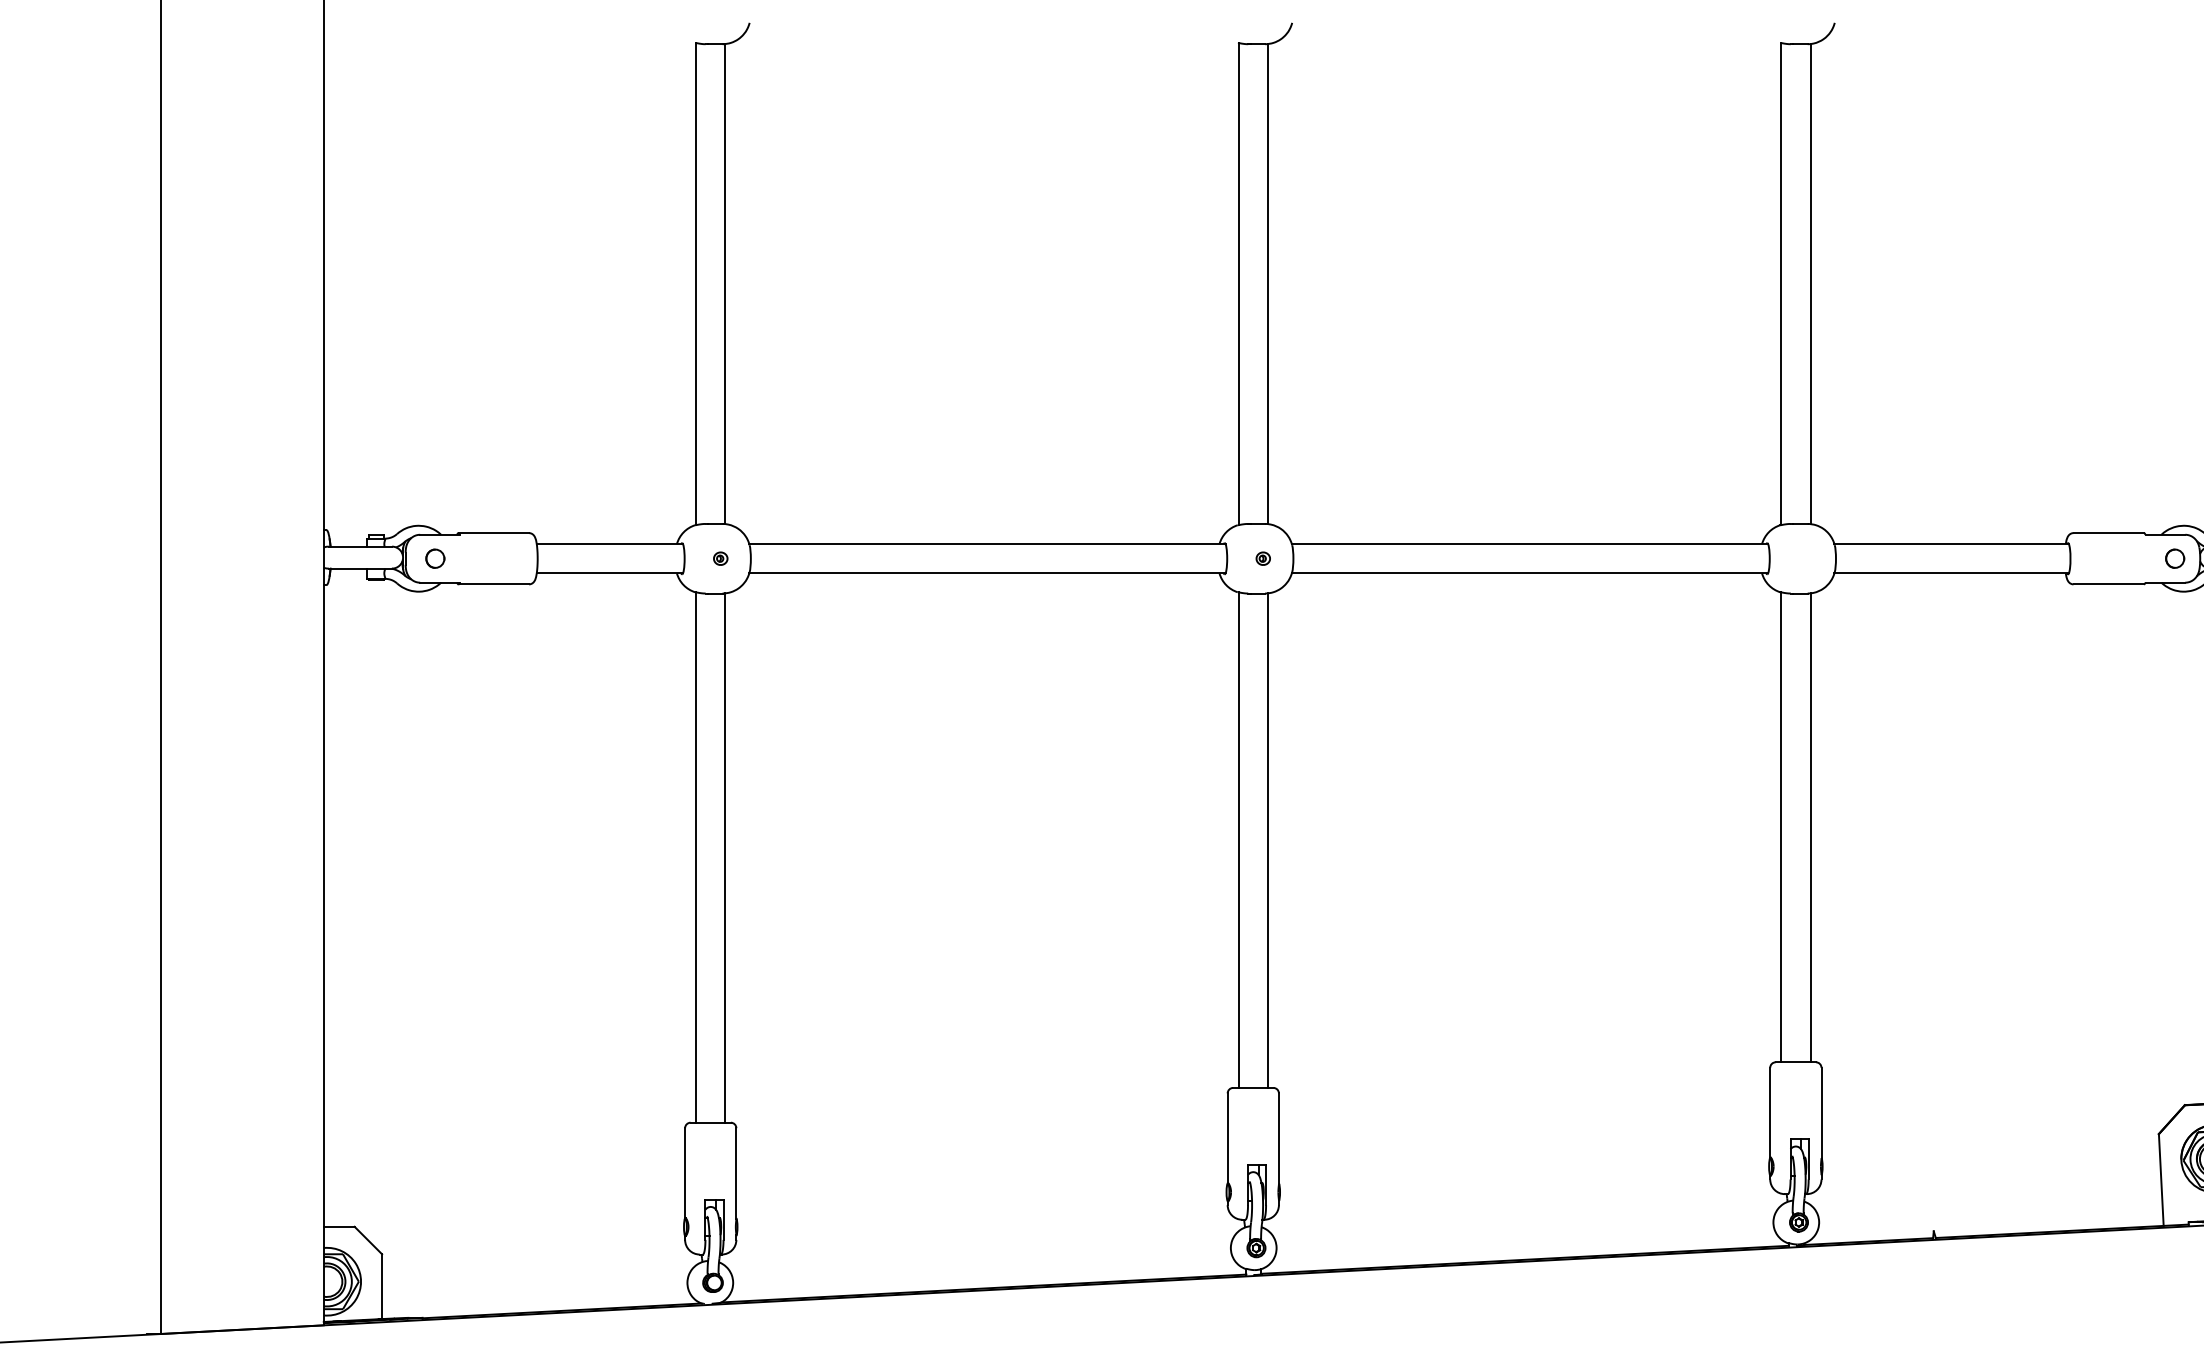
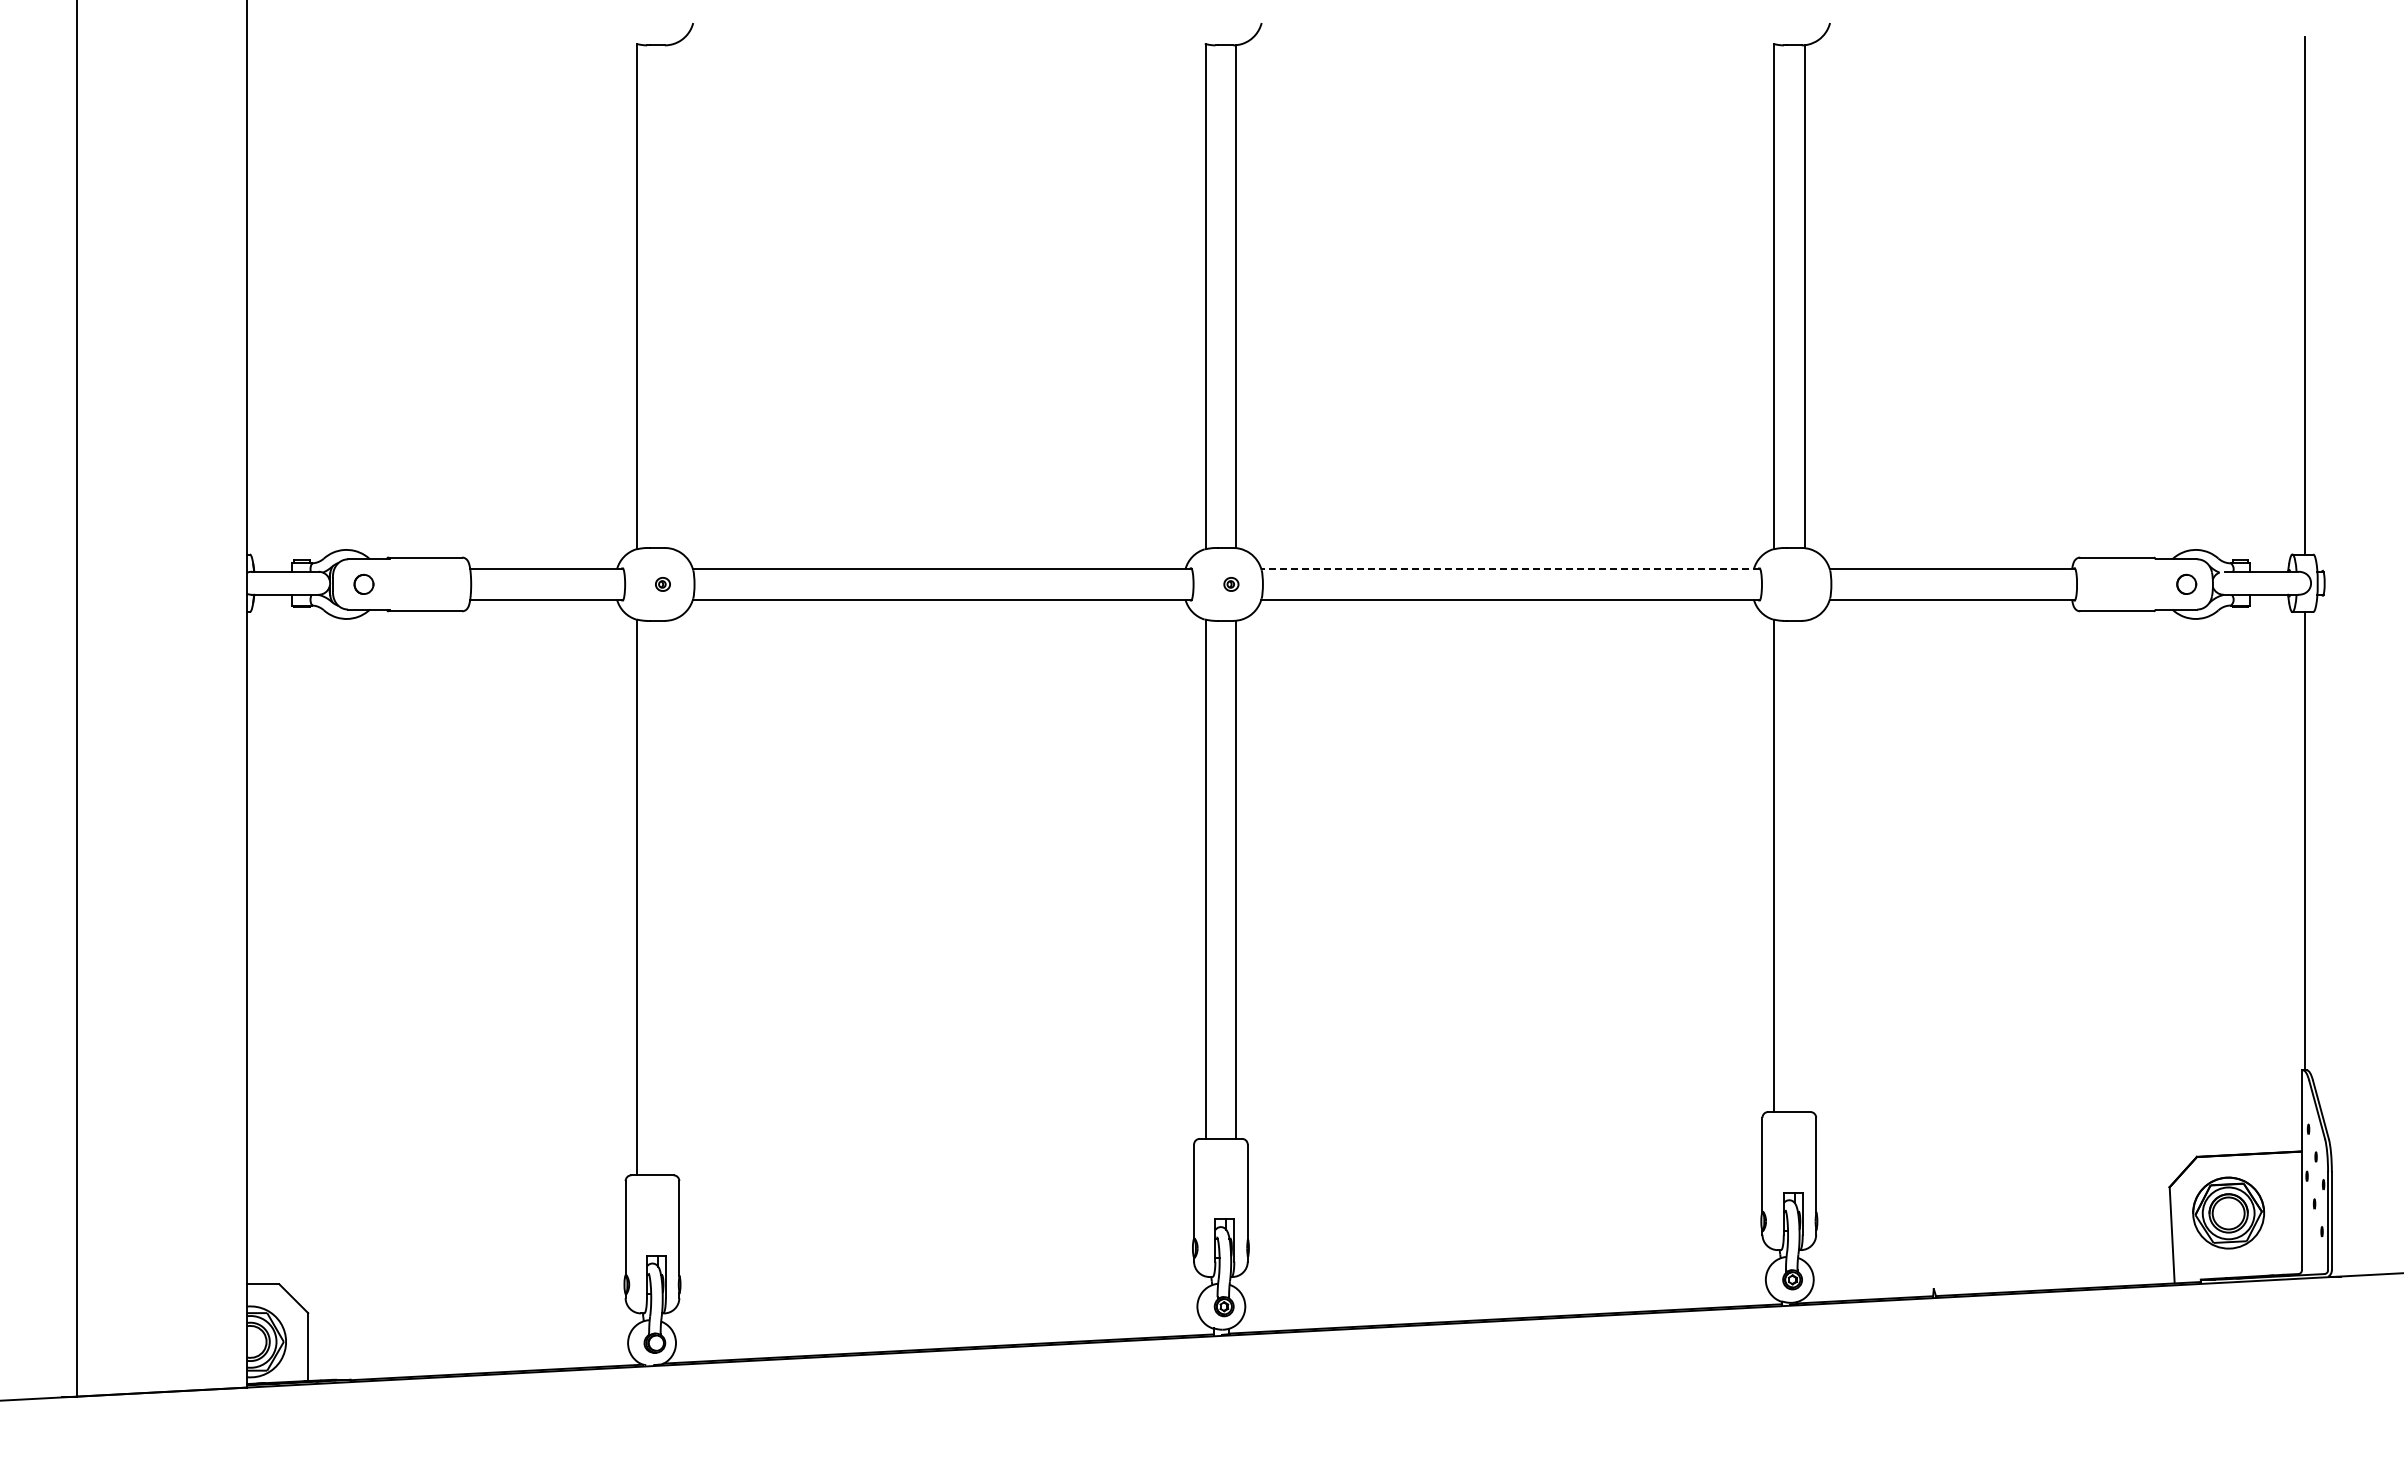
line: (725, 283) -> (667, 296), removed
line: (1529, 544) -> (1510, 569), solid -> dashed
line: (1810, 827) -> (1804, 866), removed
line: (725, 857) -> (667, 897), removed

